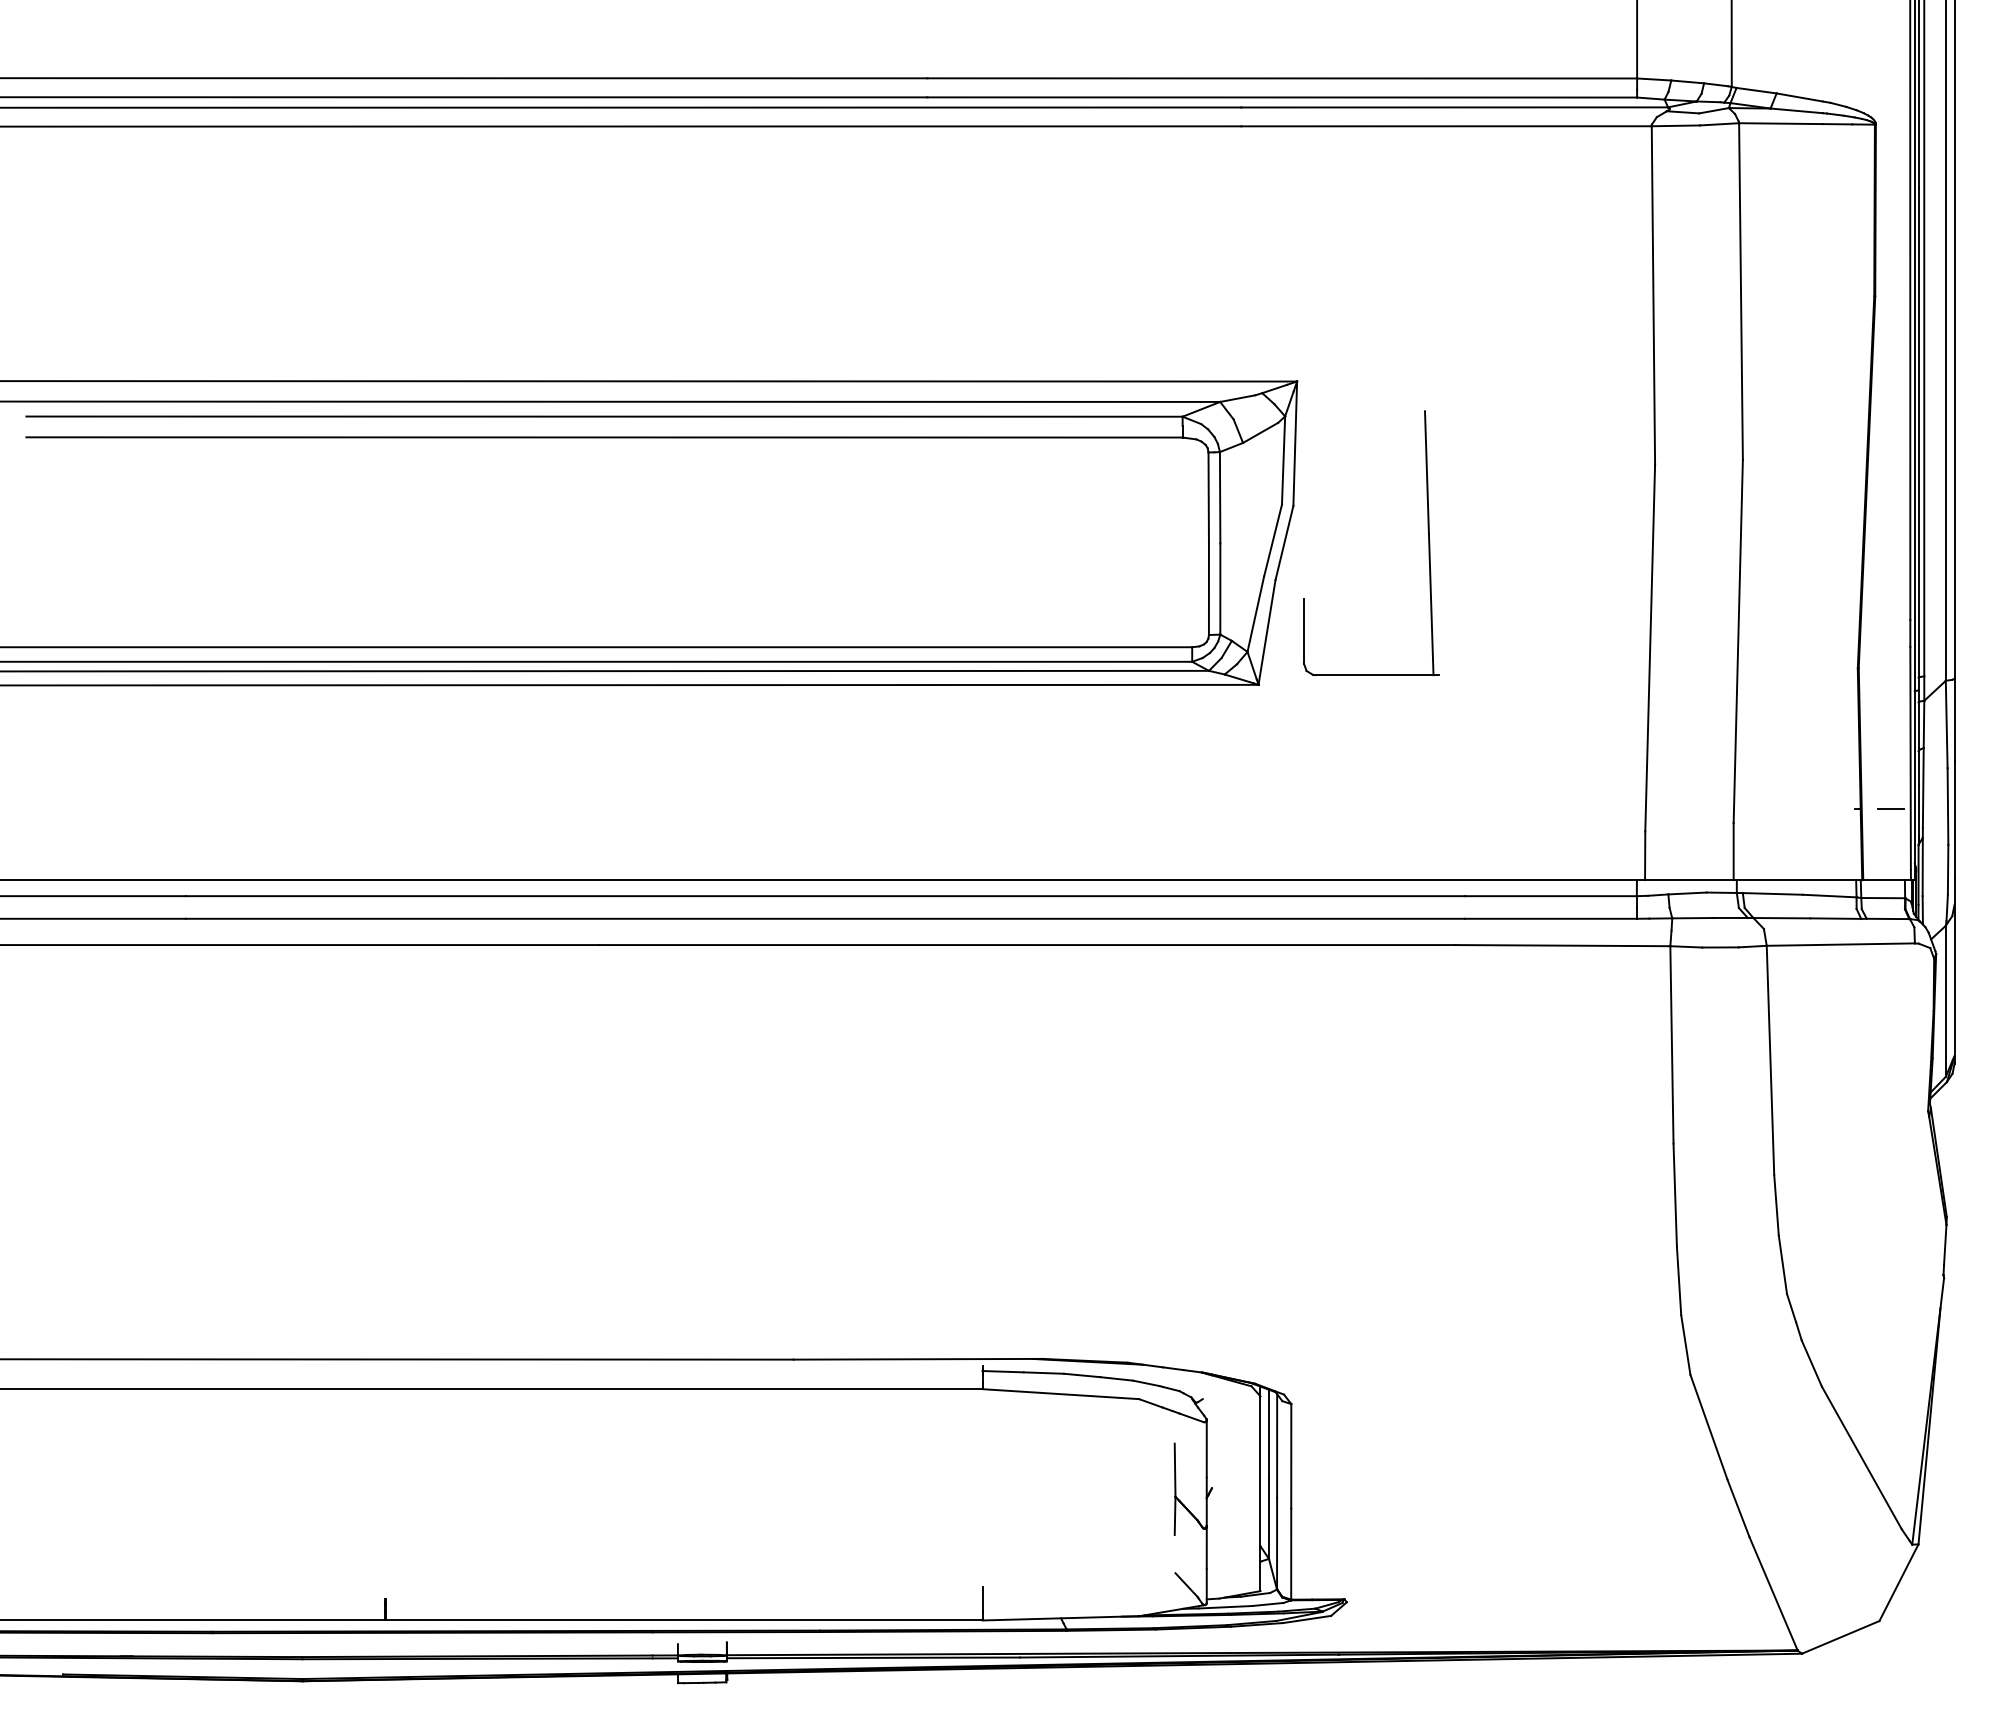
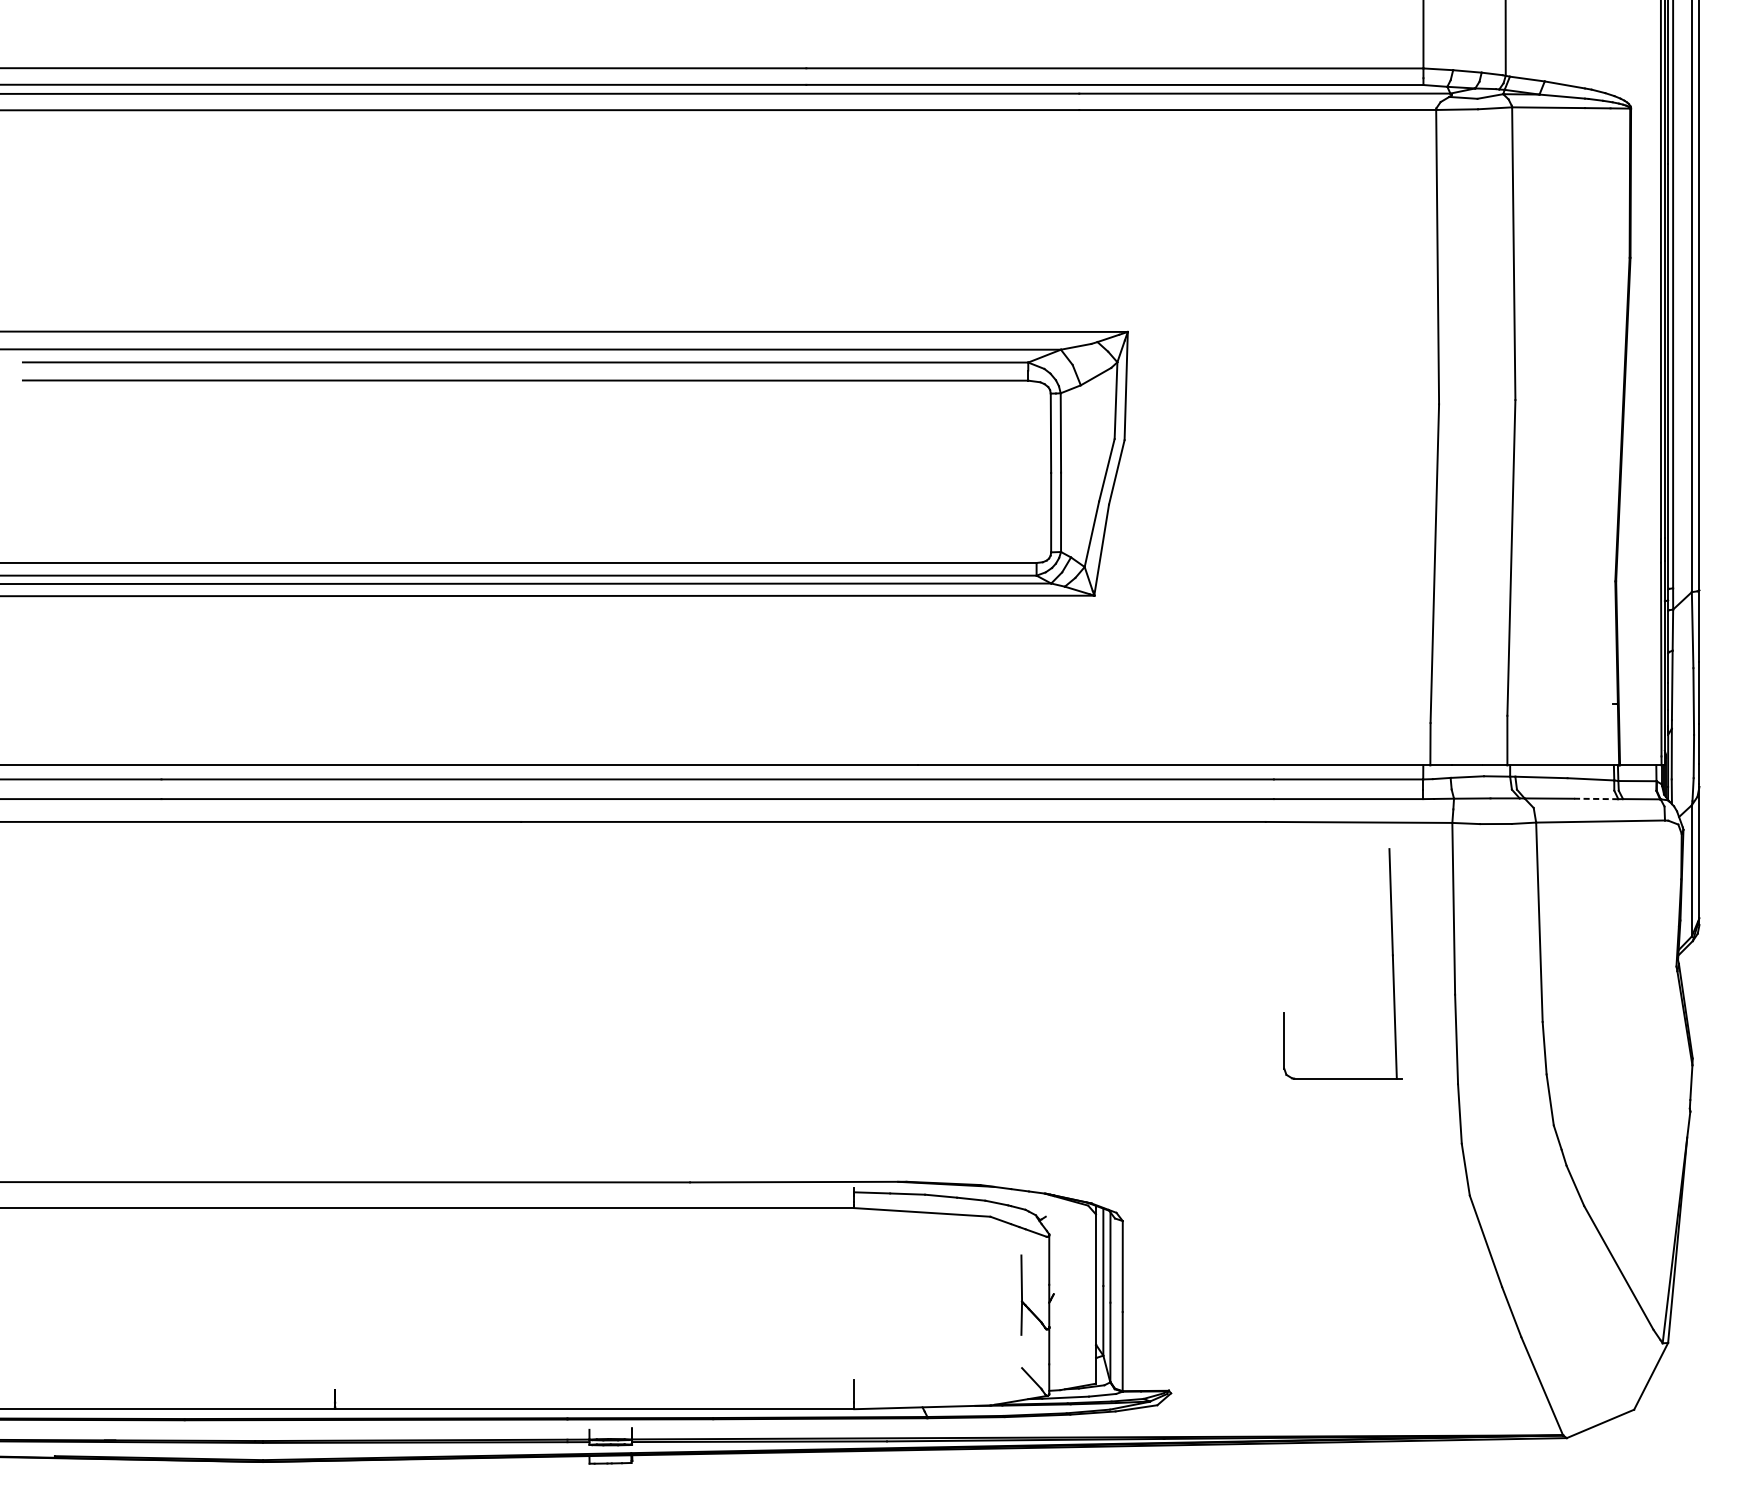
part: (1428, 543) -> (1392, 964), moved
line: (1890, 809) -> (1643, 704), removed
line: (1835, 918) -> (1595, 798), solid -> dashed

